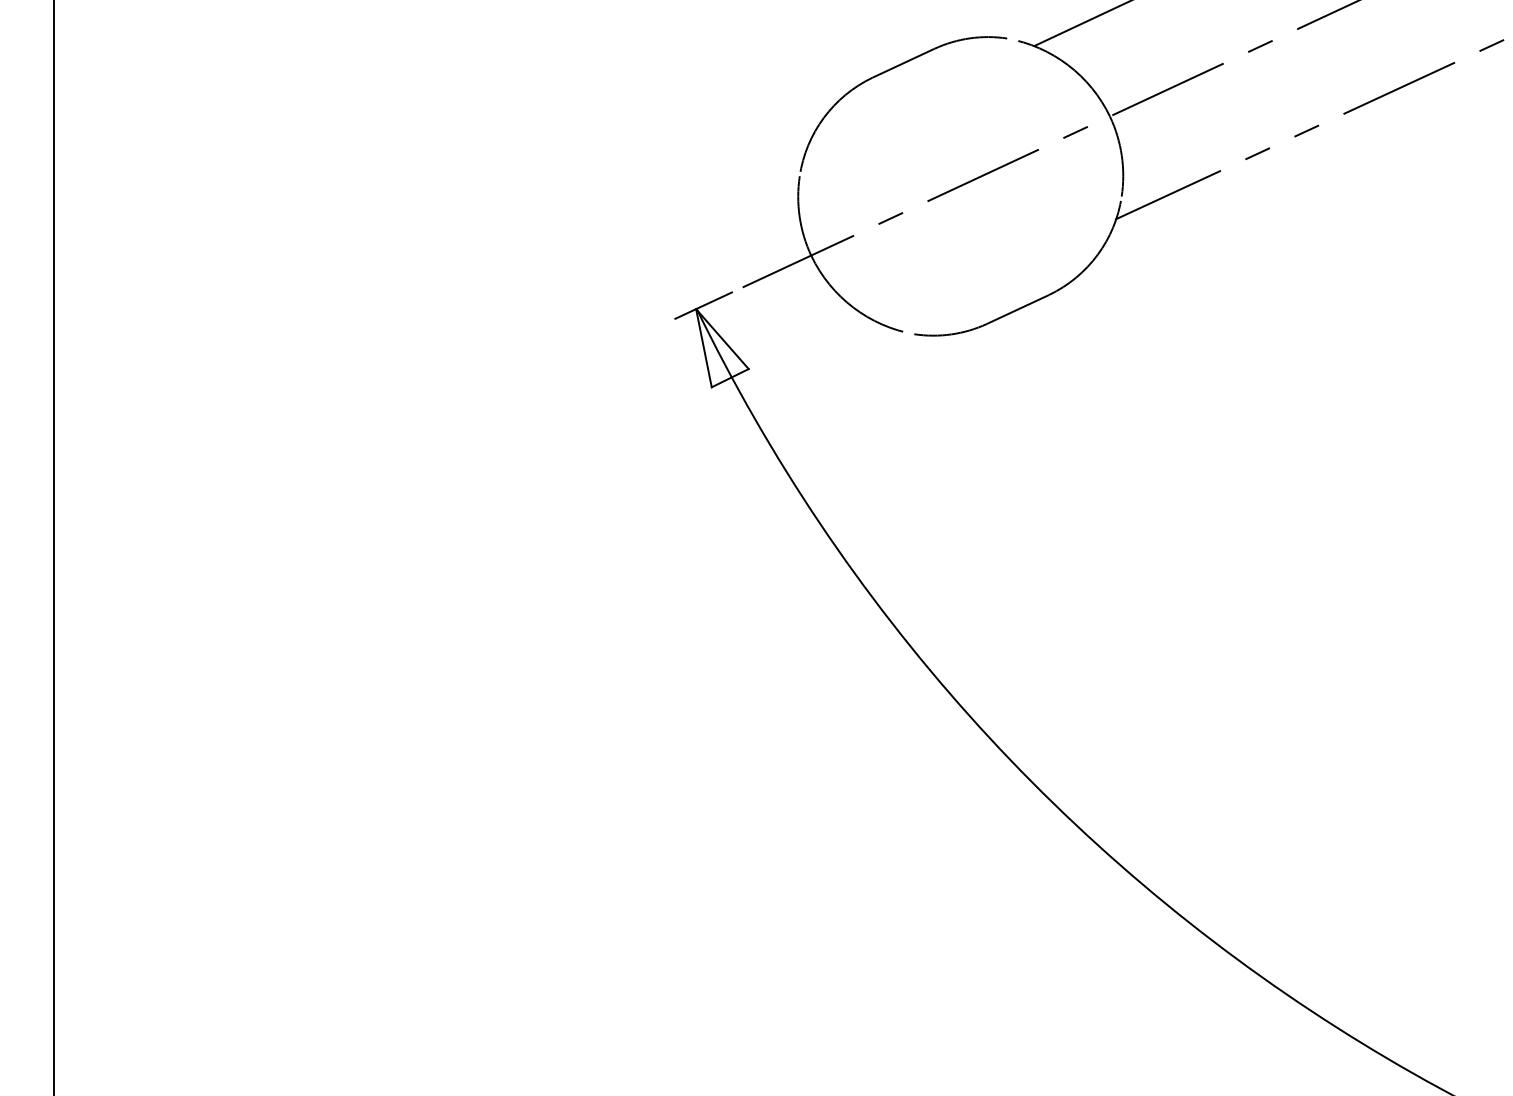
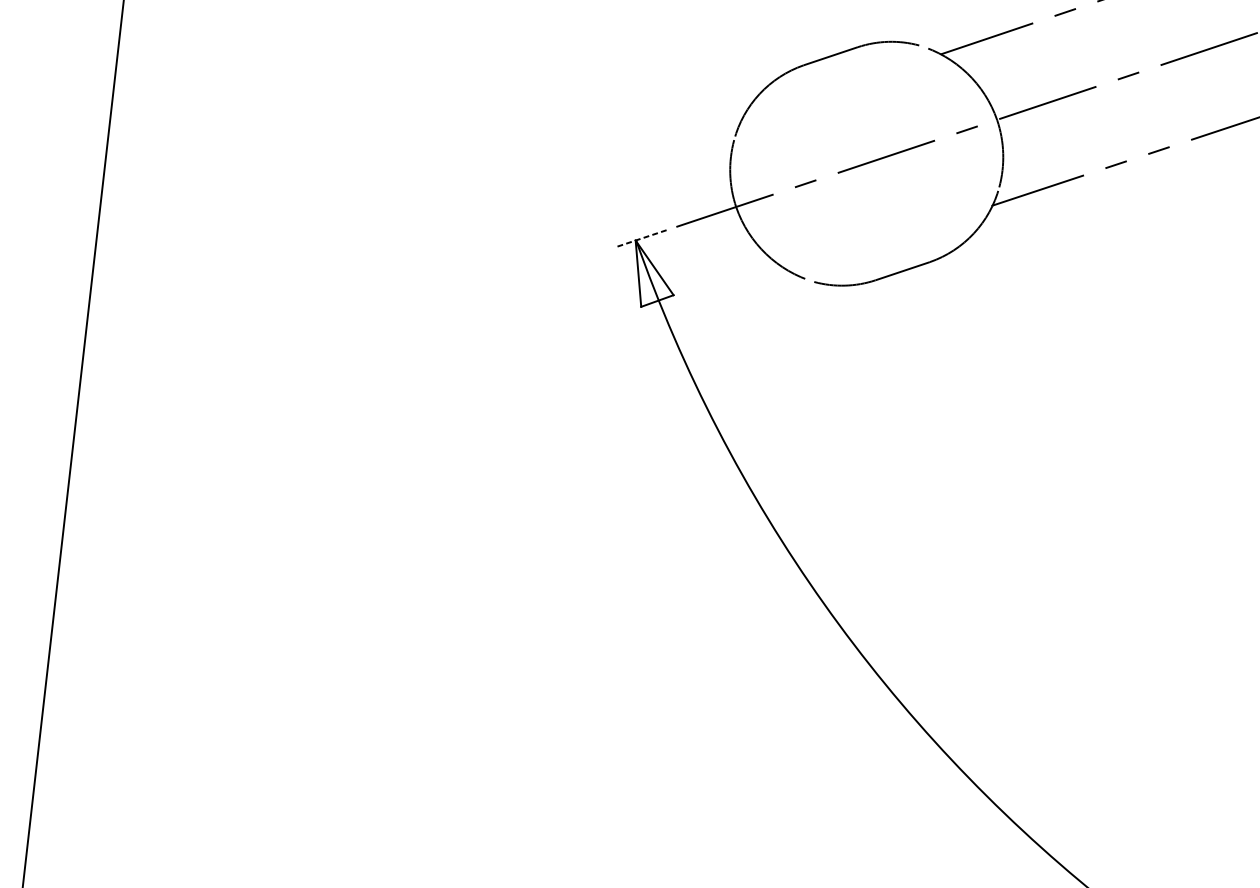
line: (704, 305) -> (642, 238), solid -> dashed

